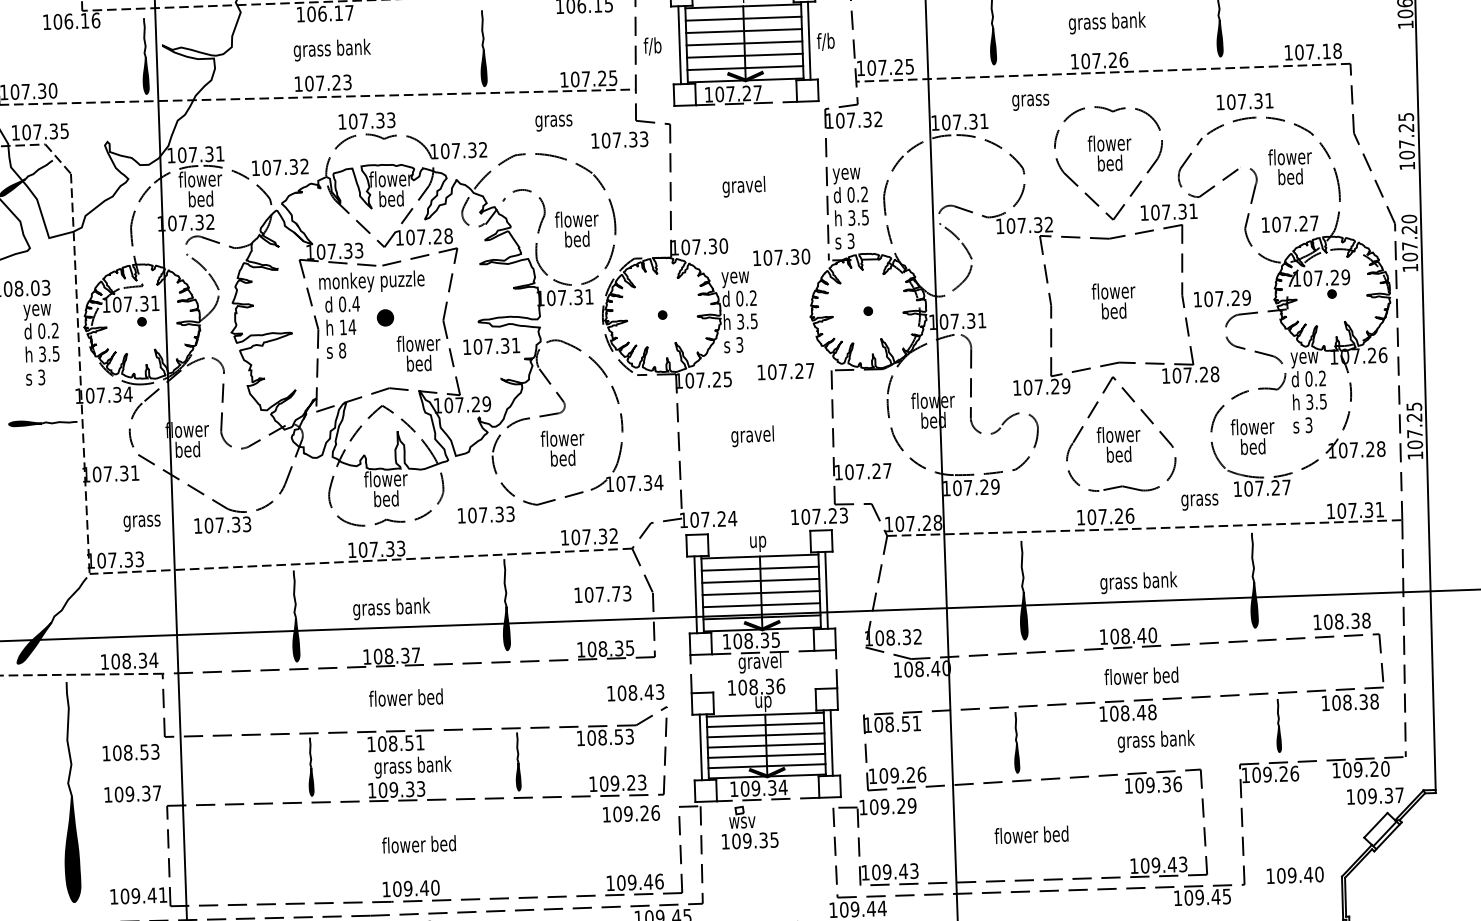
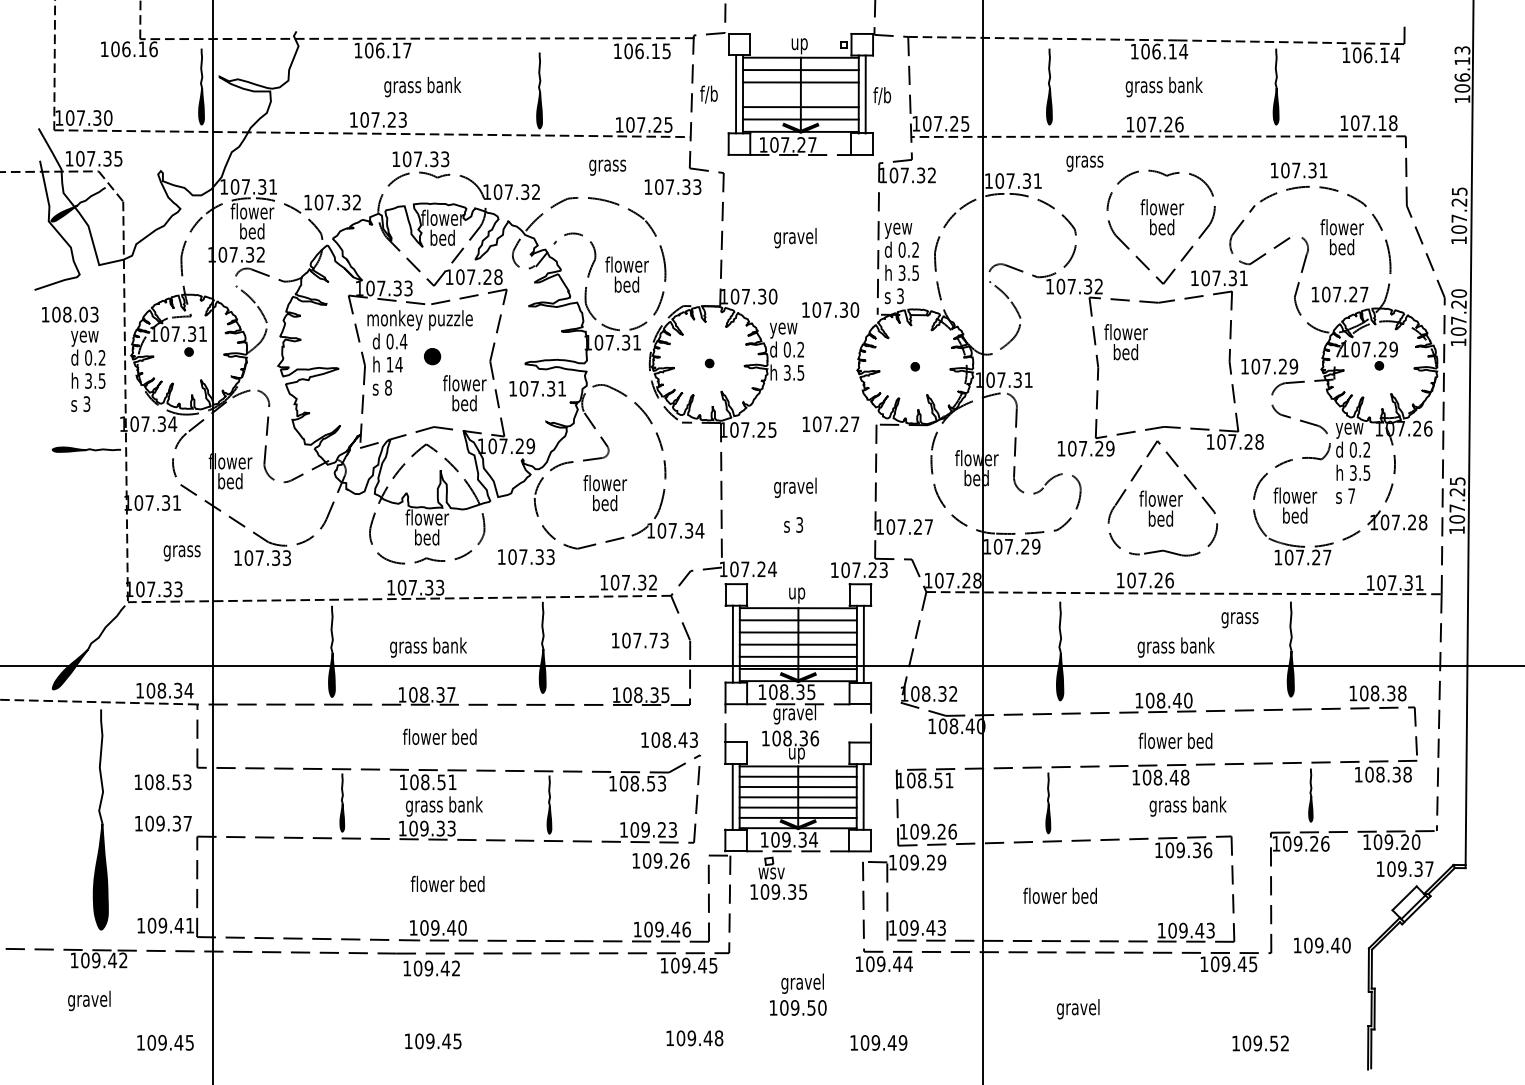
line: (744, 43) -> (800, 94), removed
text: (332, 50) -> (422, 87), moved
text: (1113, 301) -> (1125, 342), moved
text: (733, 344) -> (793, 524), moved
text: (1308, 424) -> (1351, 495), 3 -> 7
text: (1199, 502) -> (1239, 620), moved

